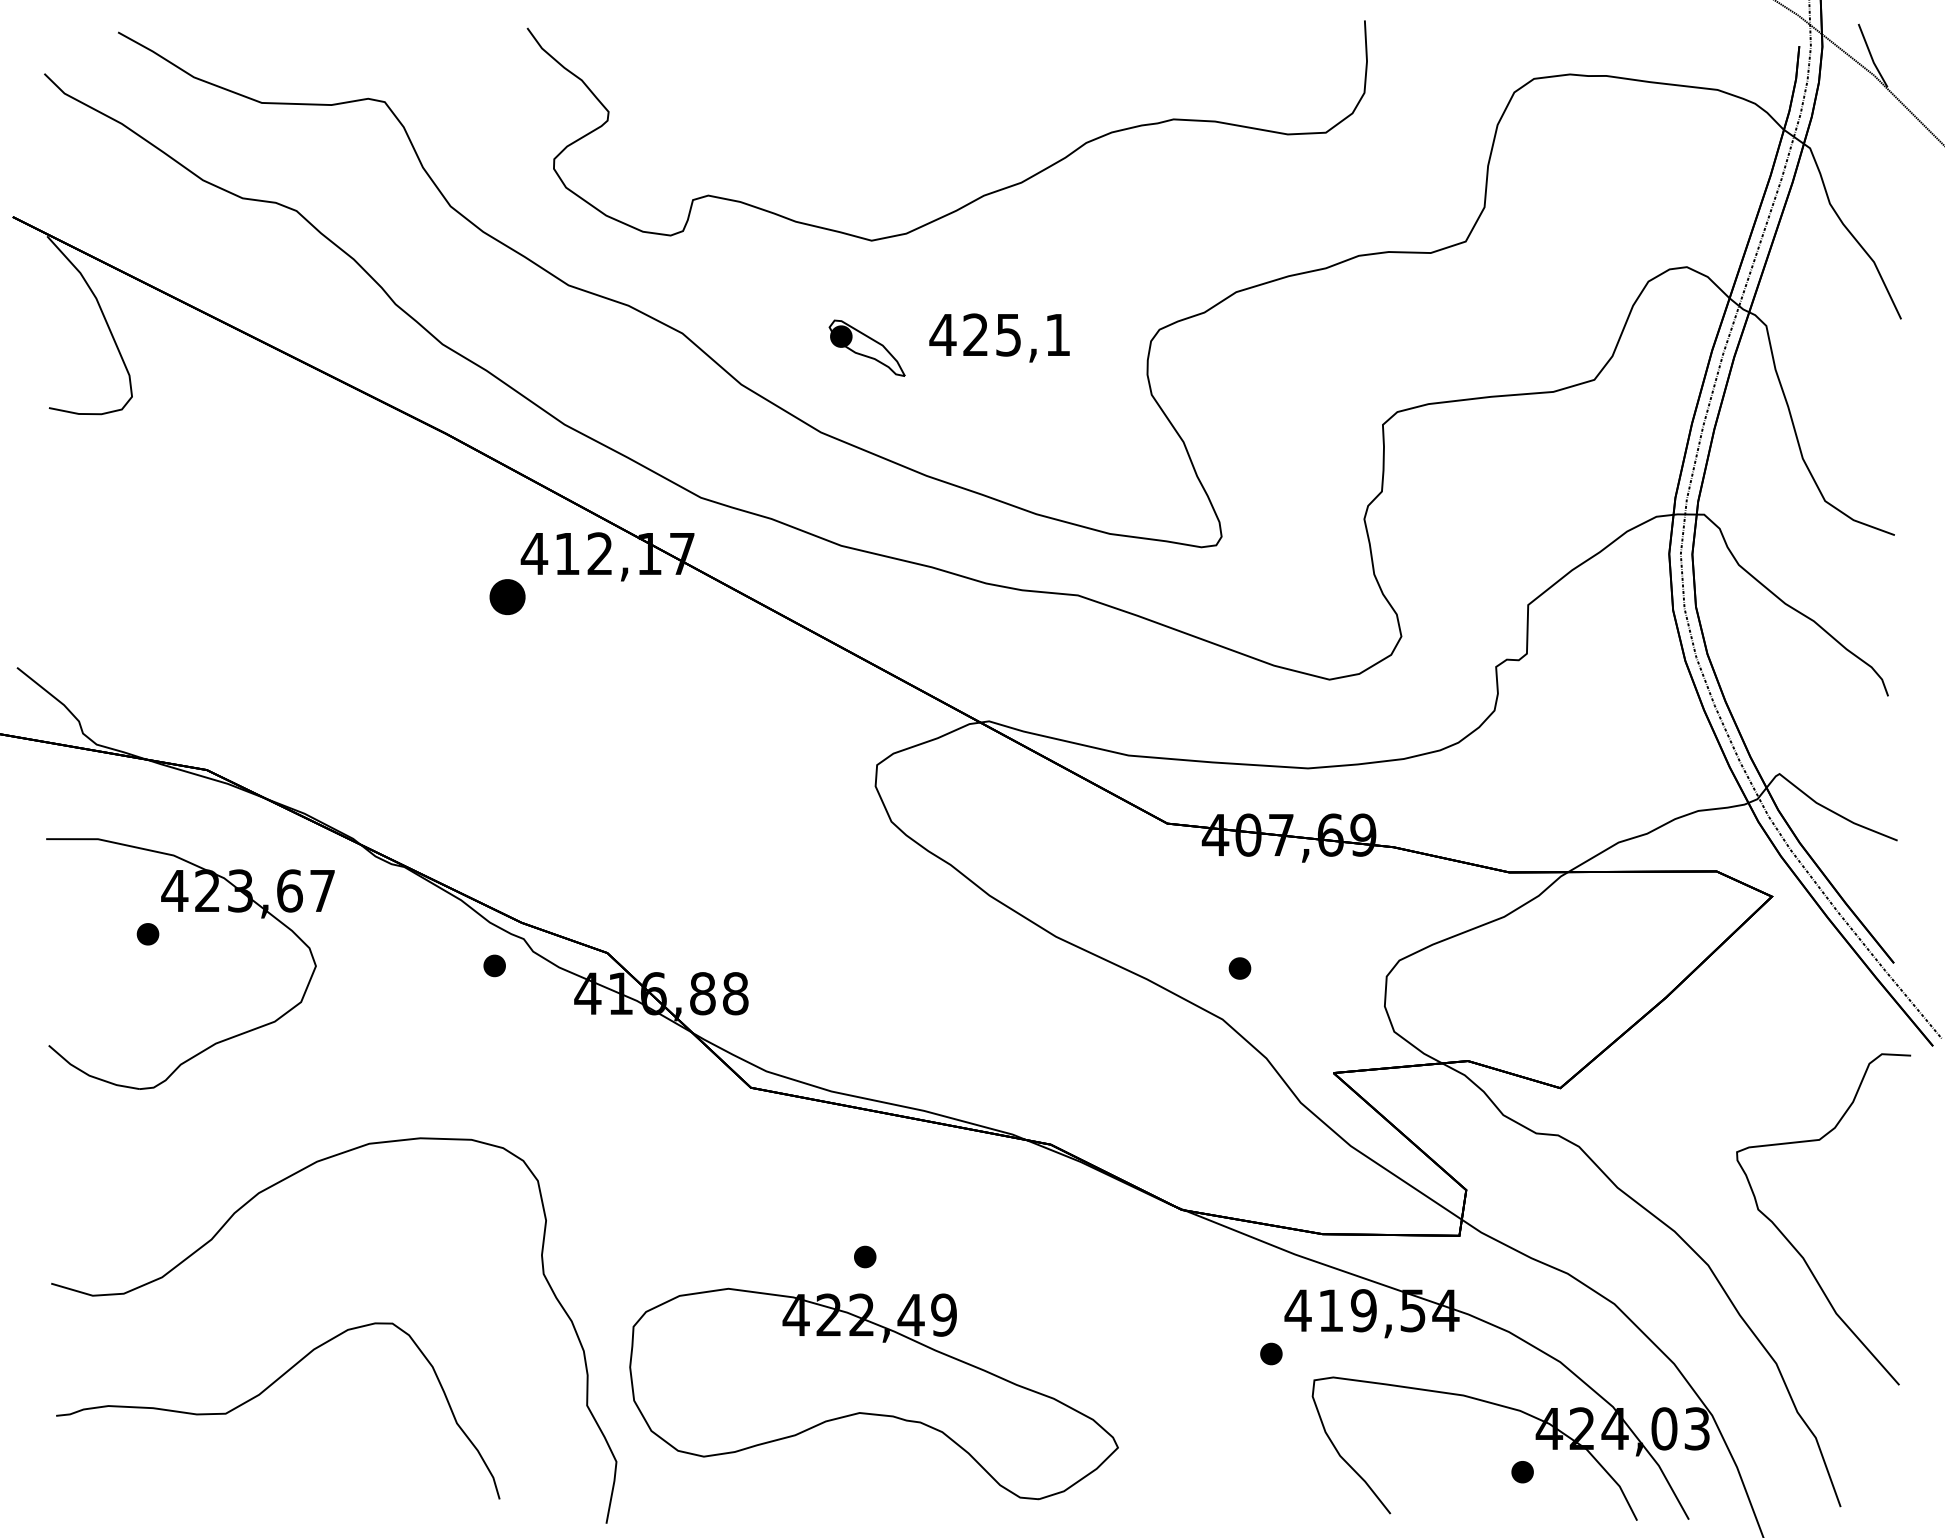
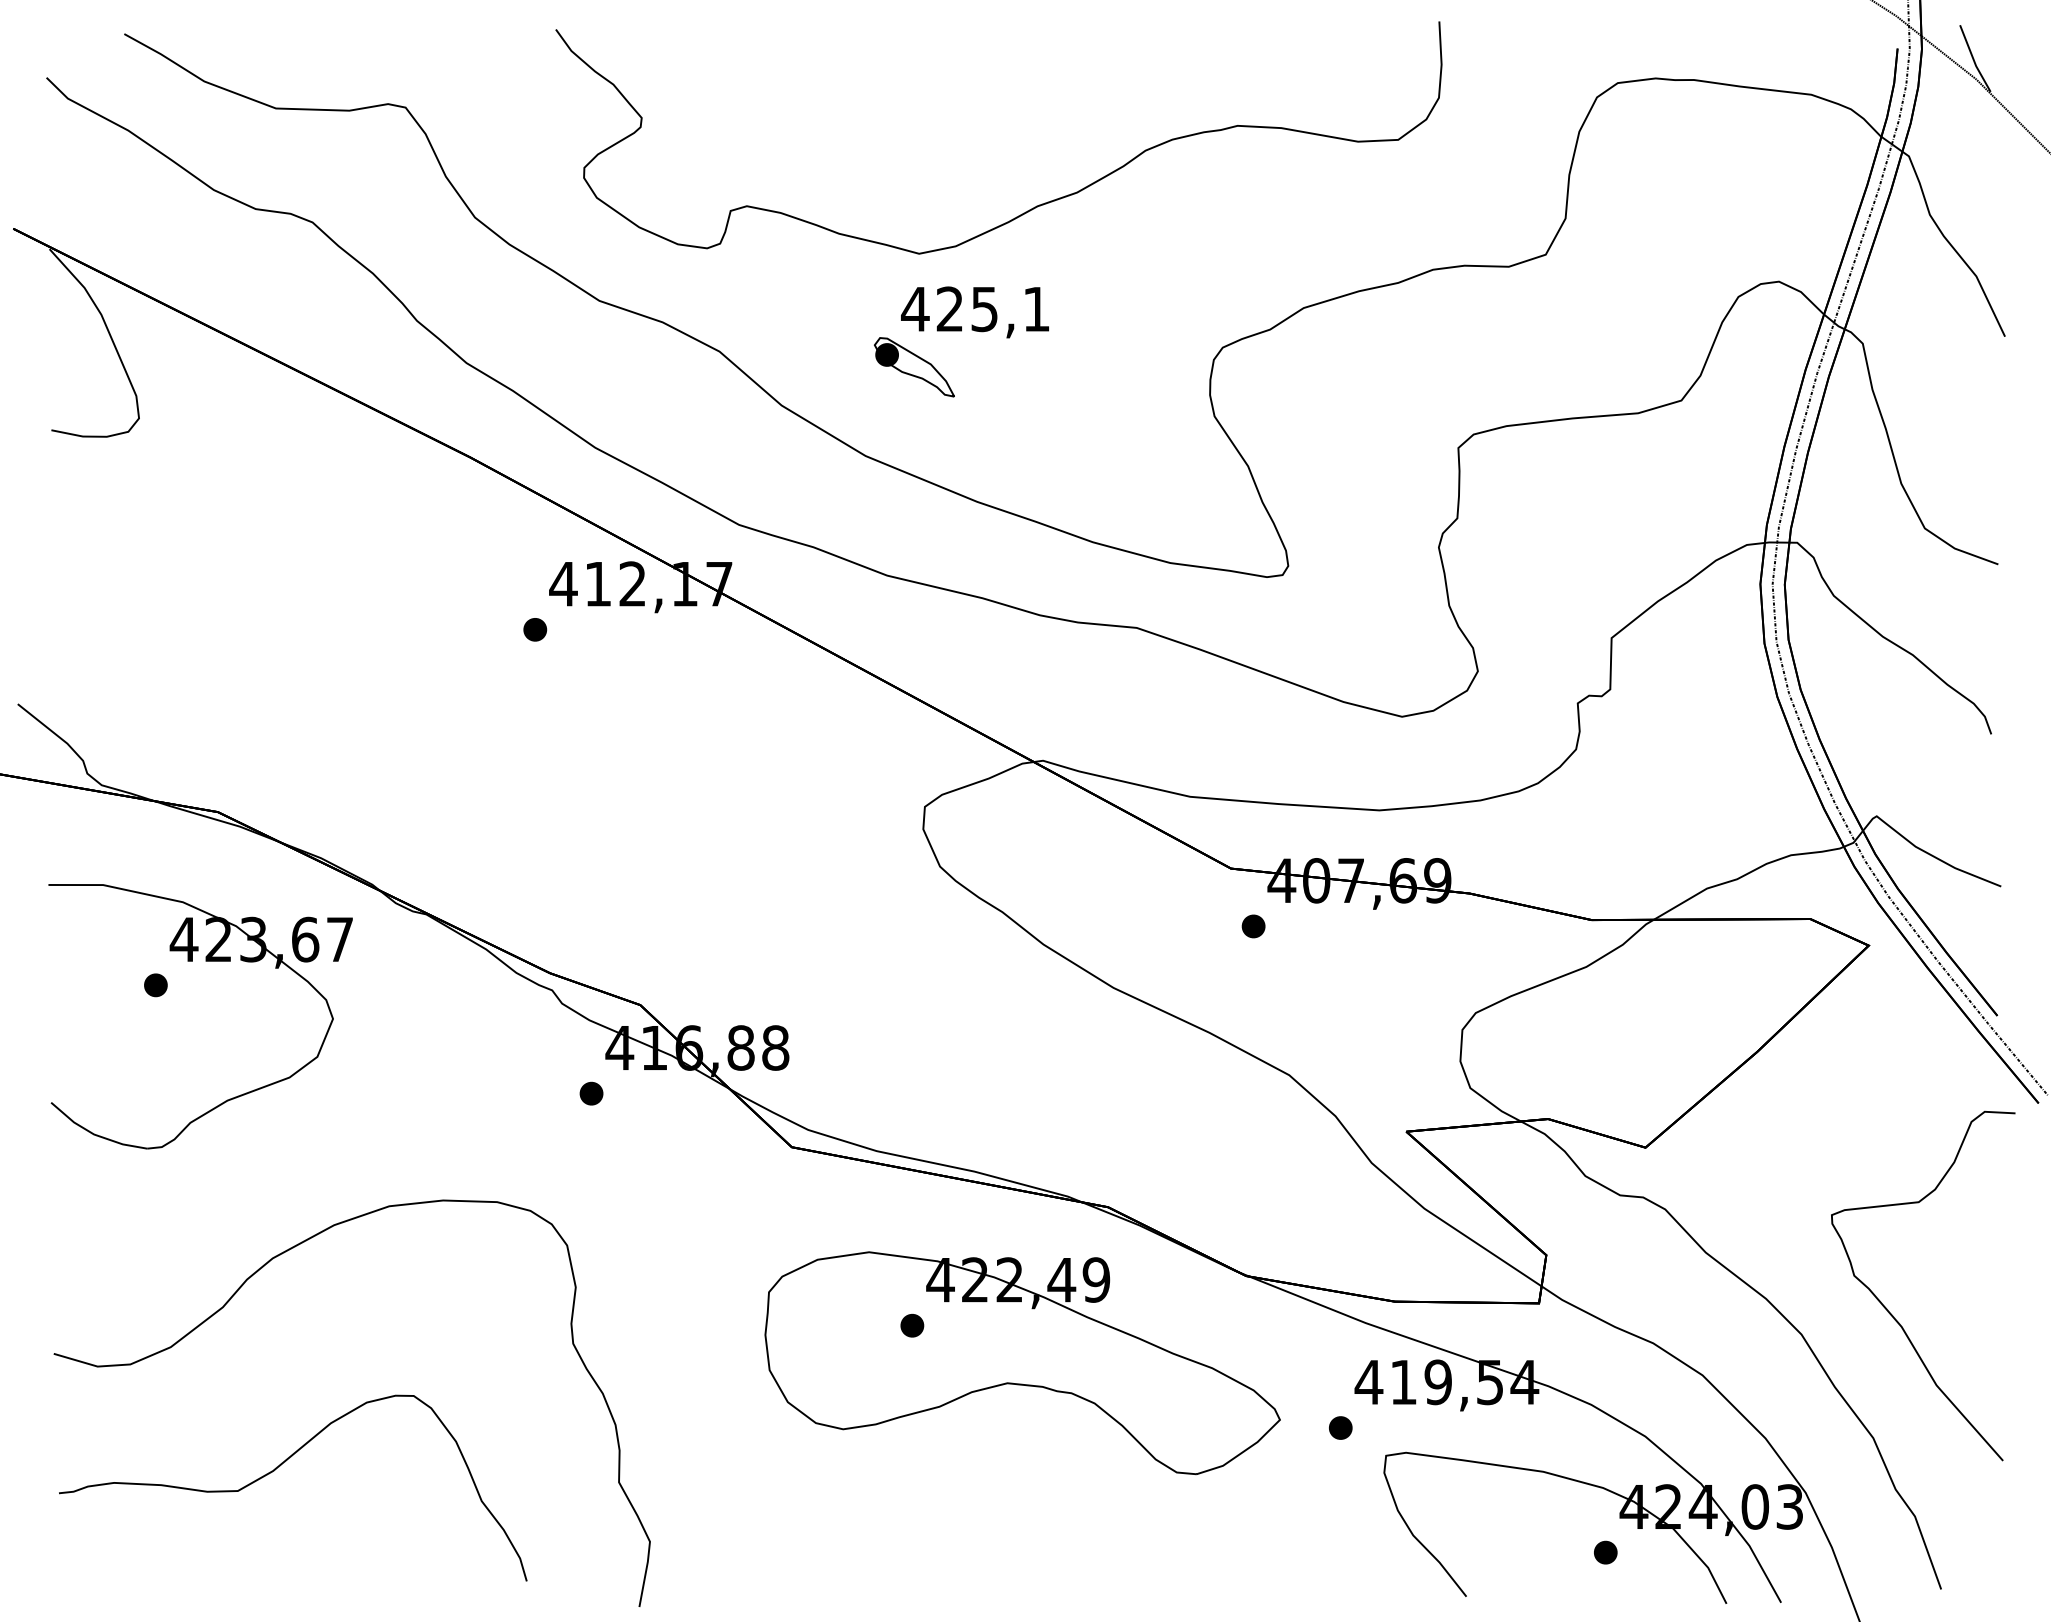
text: (999, 338) -> (974, 312), moved
part: (507, 596) -> (535, 629), size x0.62
part: (494, 965) -> (591, 1093), moved
part: (1239, 968) -> (1253, 926), moved
part: (873, 1394) -> (1022, 1363), moved

